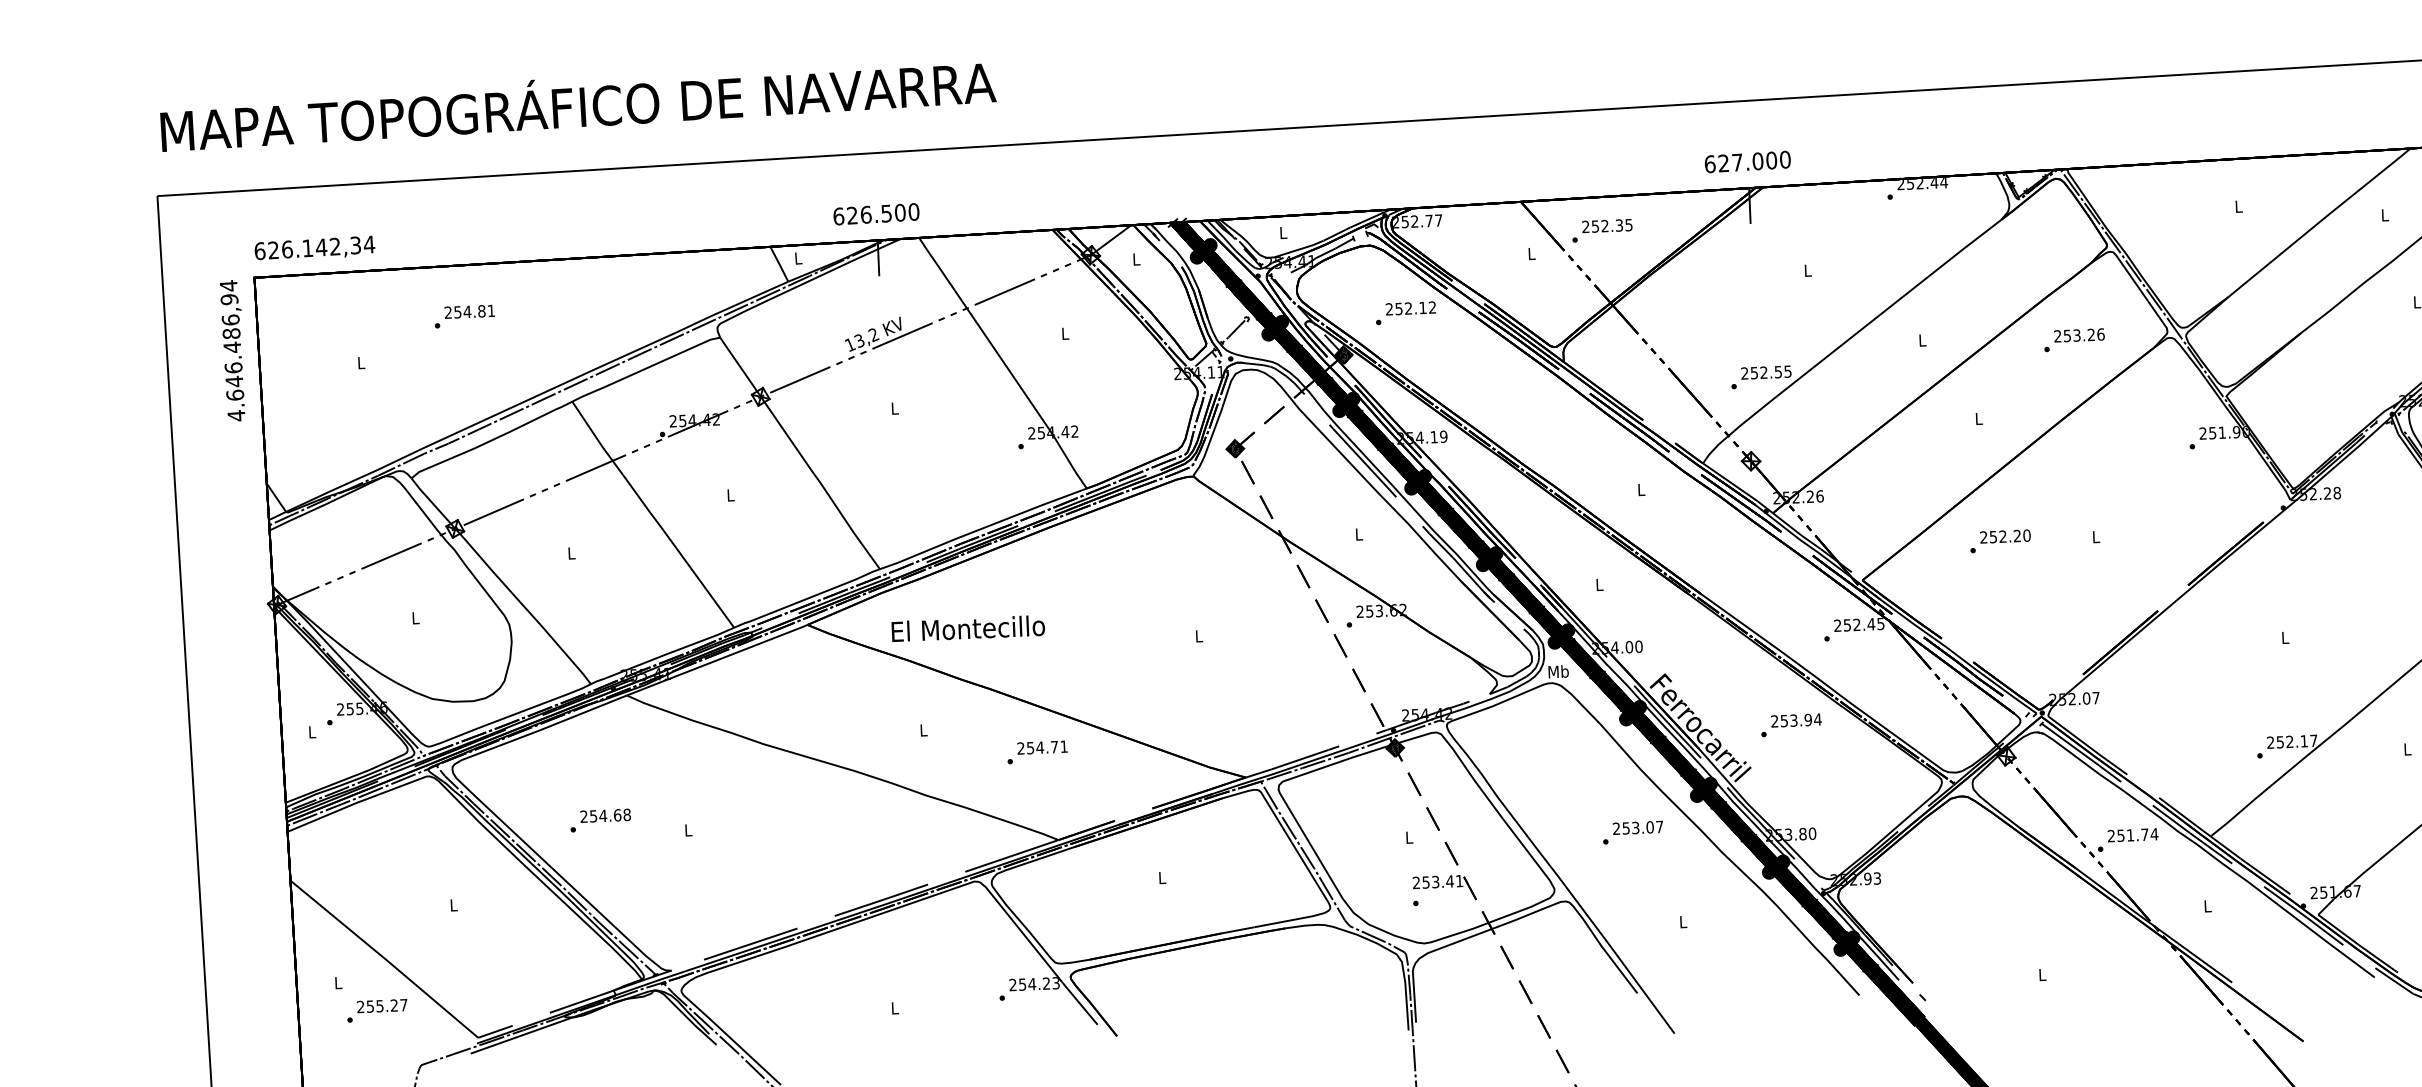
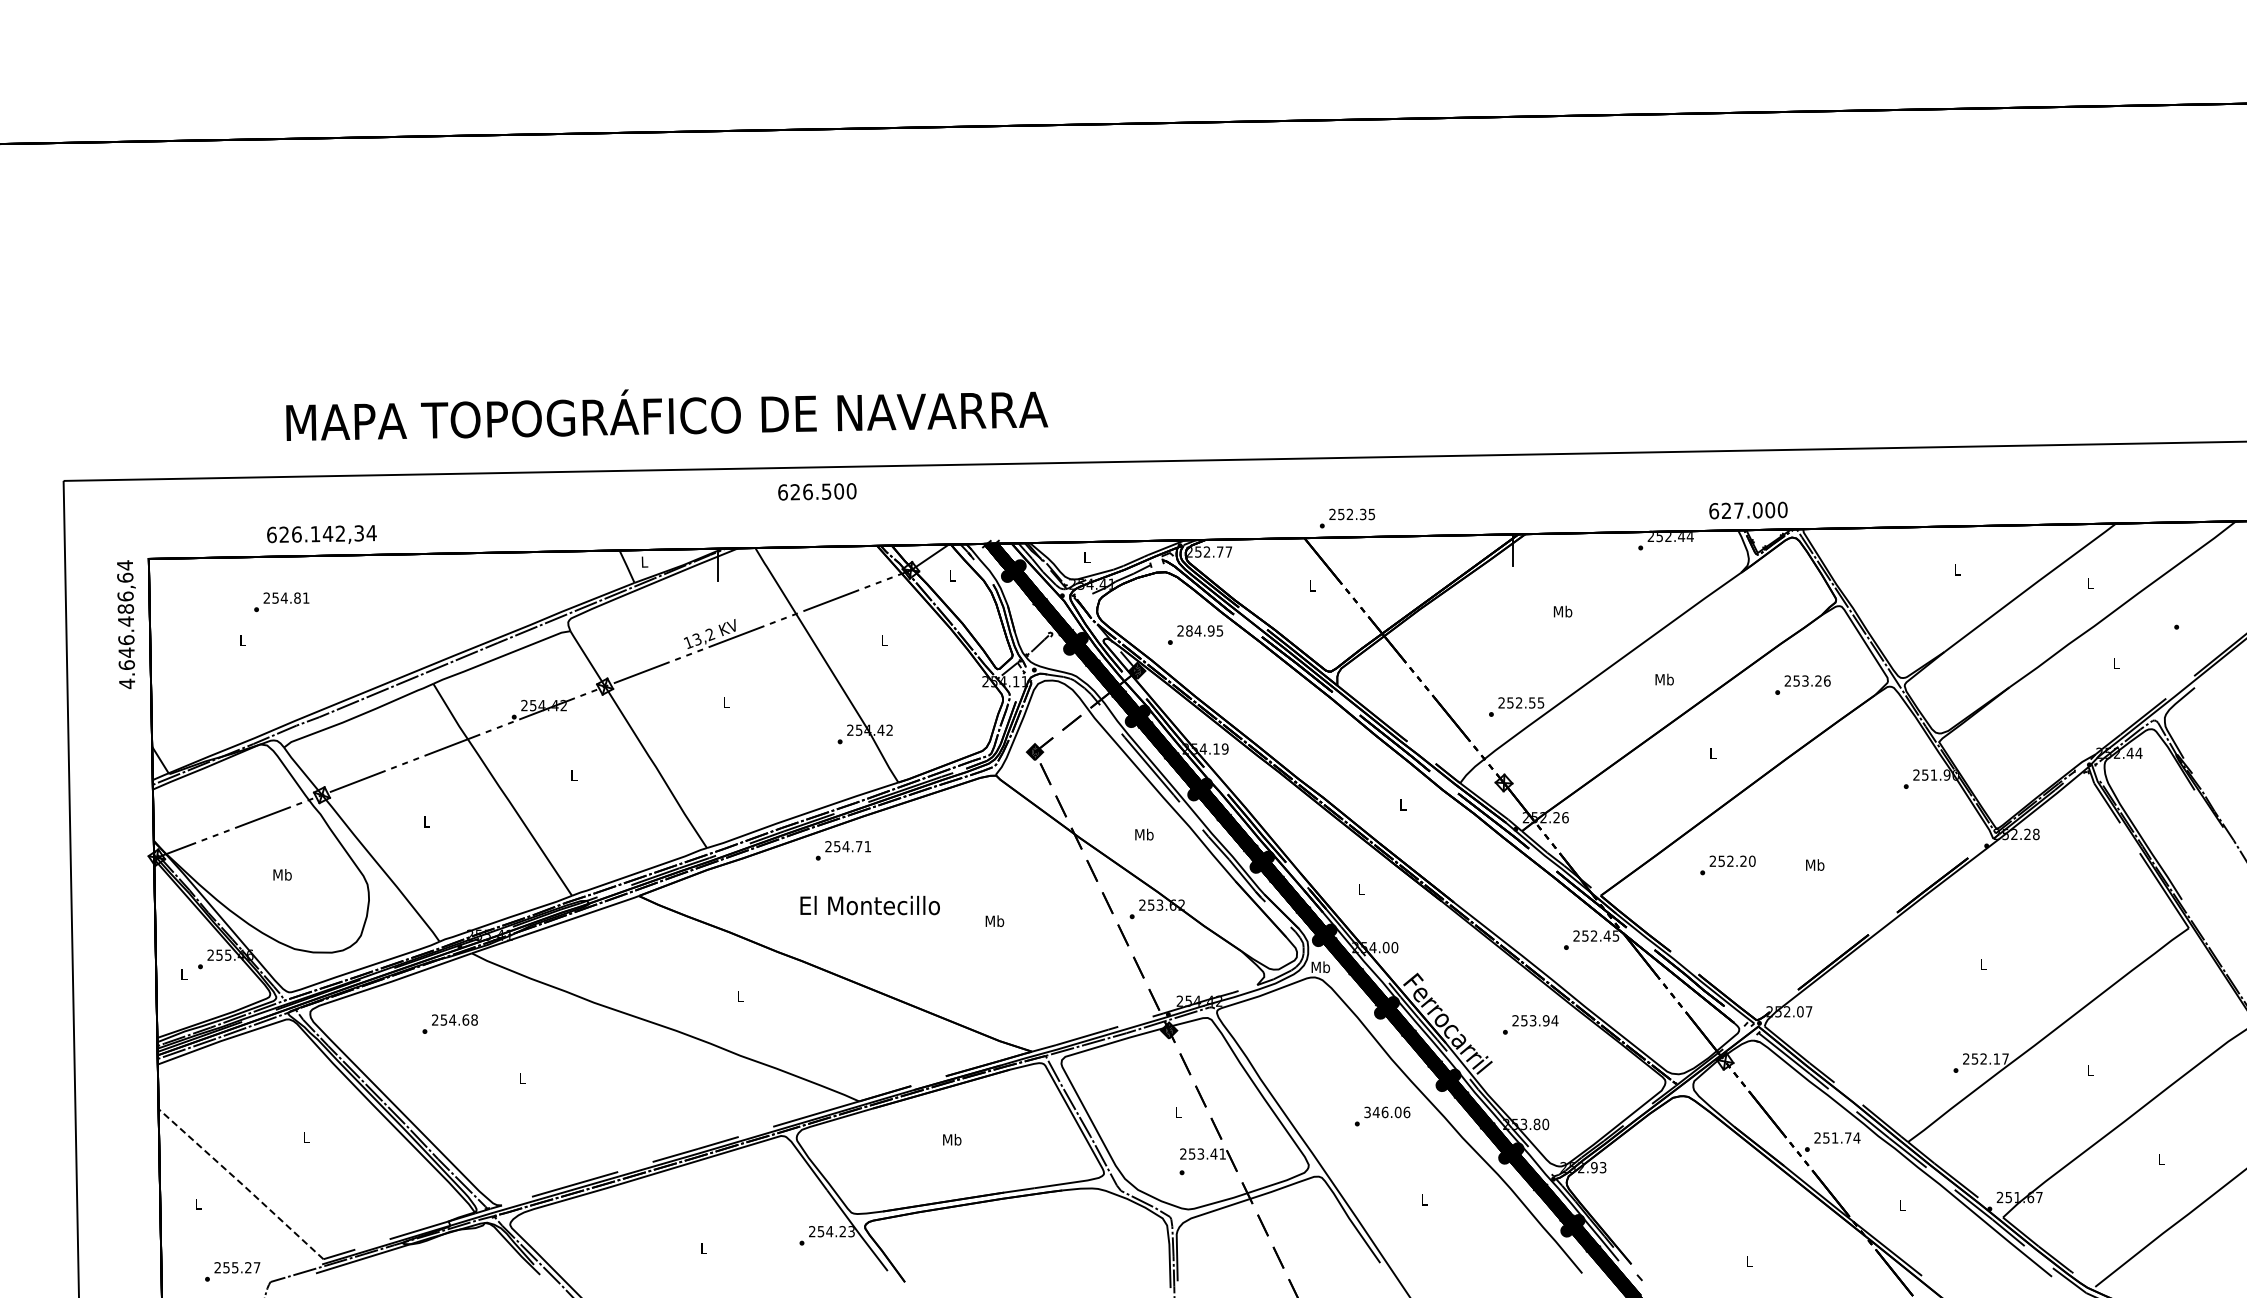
text: (578, 105) -> (667, 414), moved
text: (1747, 161) -> (1748, 510), moved
text: (876, 213) -> (817, 491), moved
text: (1602, 230) -> (1347, 518), moved
text: (314, 248) -> (321, 534), moved
text: (1807, 270) -> (1562, 611), L -> Mb
text: (229, 299) -> (125, 577), 4.646.486,94 -> 4.646.486,64
text: (1415, 307) -> (1204, 630), 252.12 -> 284.95
text: (464, 316) -> (281, 602), moved
text: (1922, 340) -> (1664, 679), L -> Mb
text: (1359, 534) -> (1144, 834), L -> Mb
text: (2096, 536) -> (1815, 864), L -> Mb
text: (415, 617) -> (282, 874), L -> Mb
text: (967, 628) -> (869, 905), moved
text: (1198, 635) -> (994, 920), L -> Mb
text: (1036, 752) -> (842, 850), moved
text: (599, 819) -> (449, 1023), moved
text: (1638, 827) -> (1387, 1112), 253.07 -> 346.06
text: (1162, 877) -> (952, 1139), L -> Mb
line: (384, 958) -> (241, 1183), solid -> dashed
text: (377, 1010) -> (232, 1271), moved

